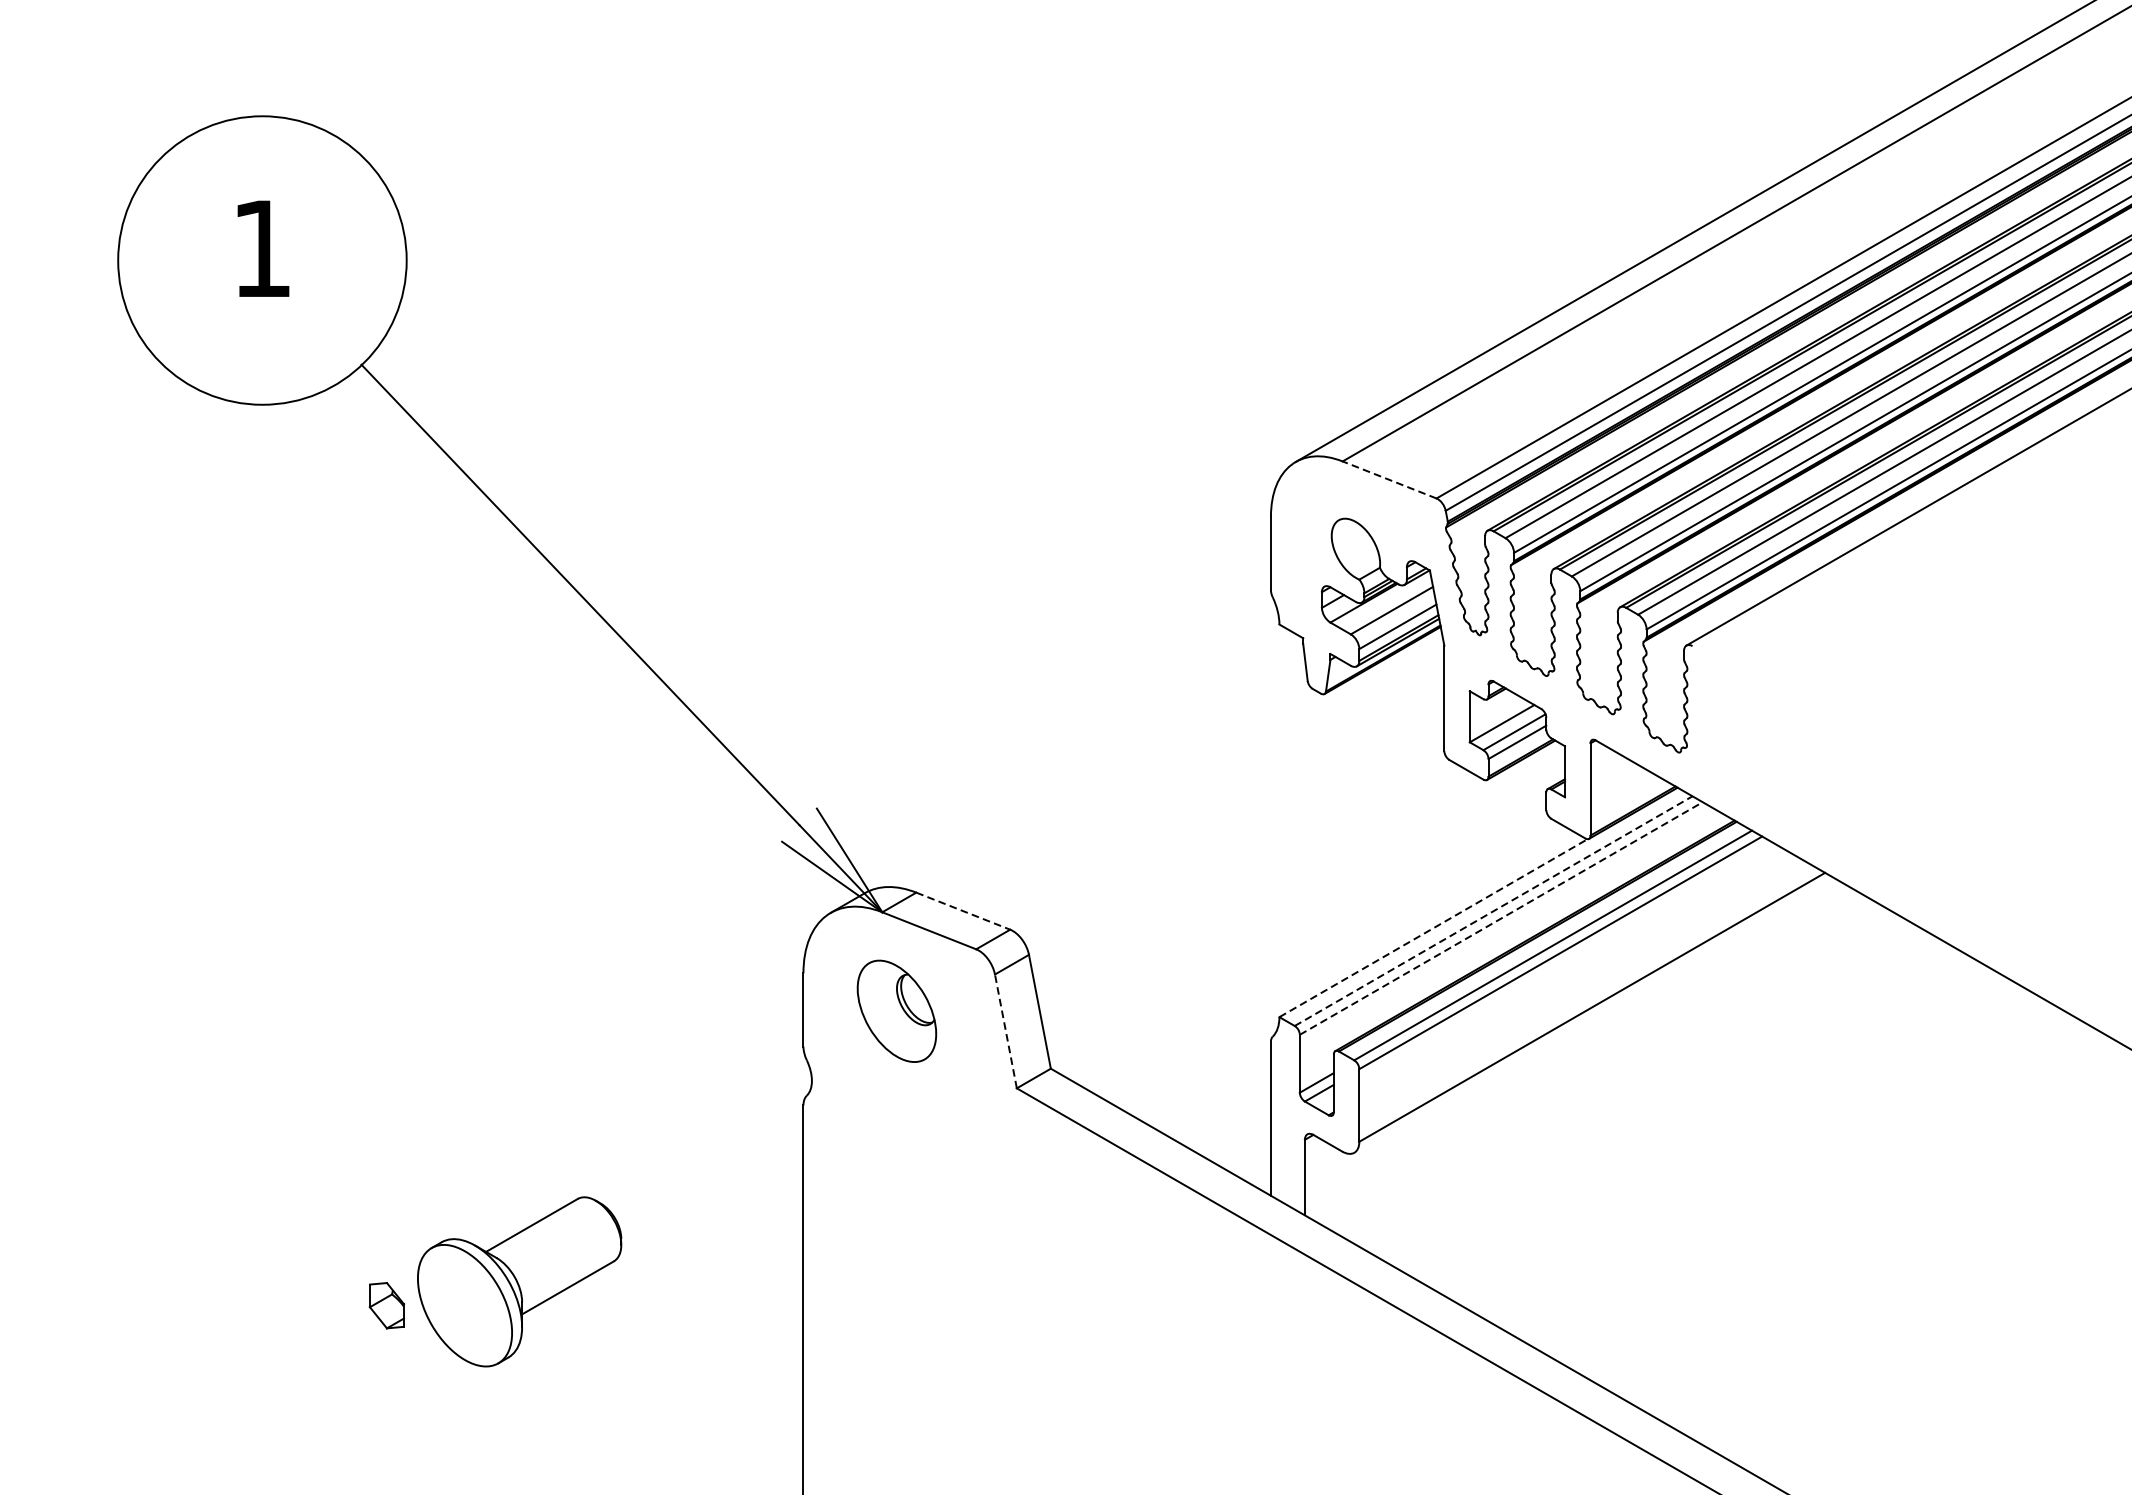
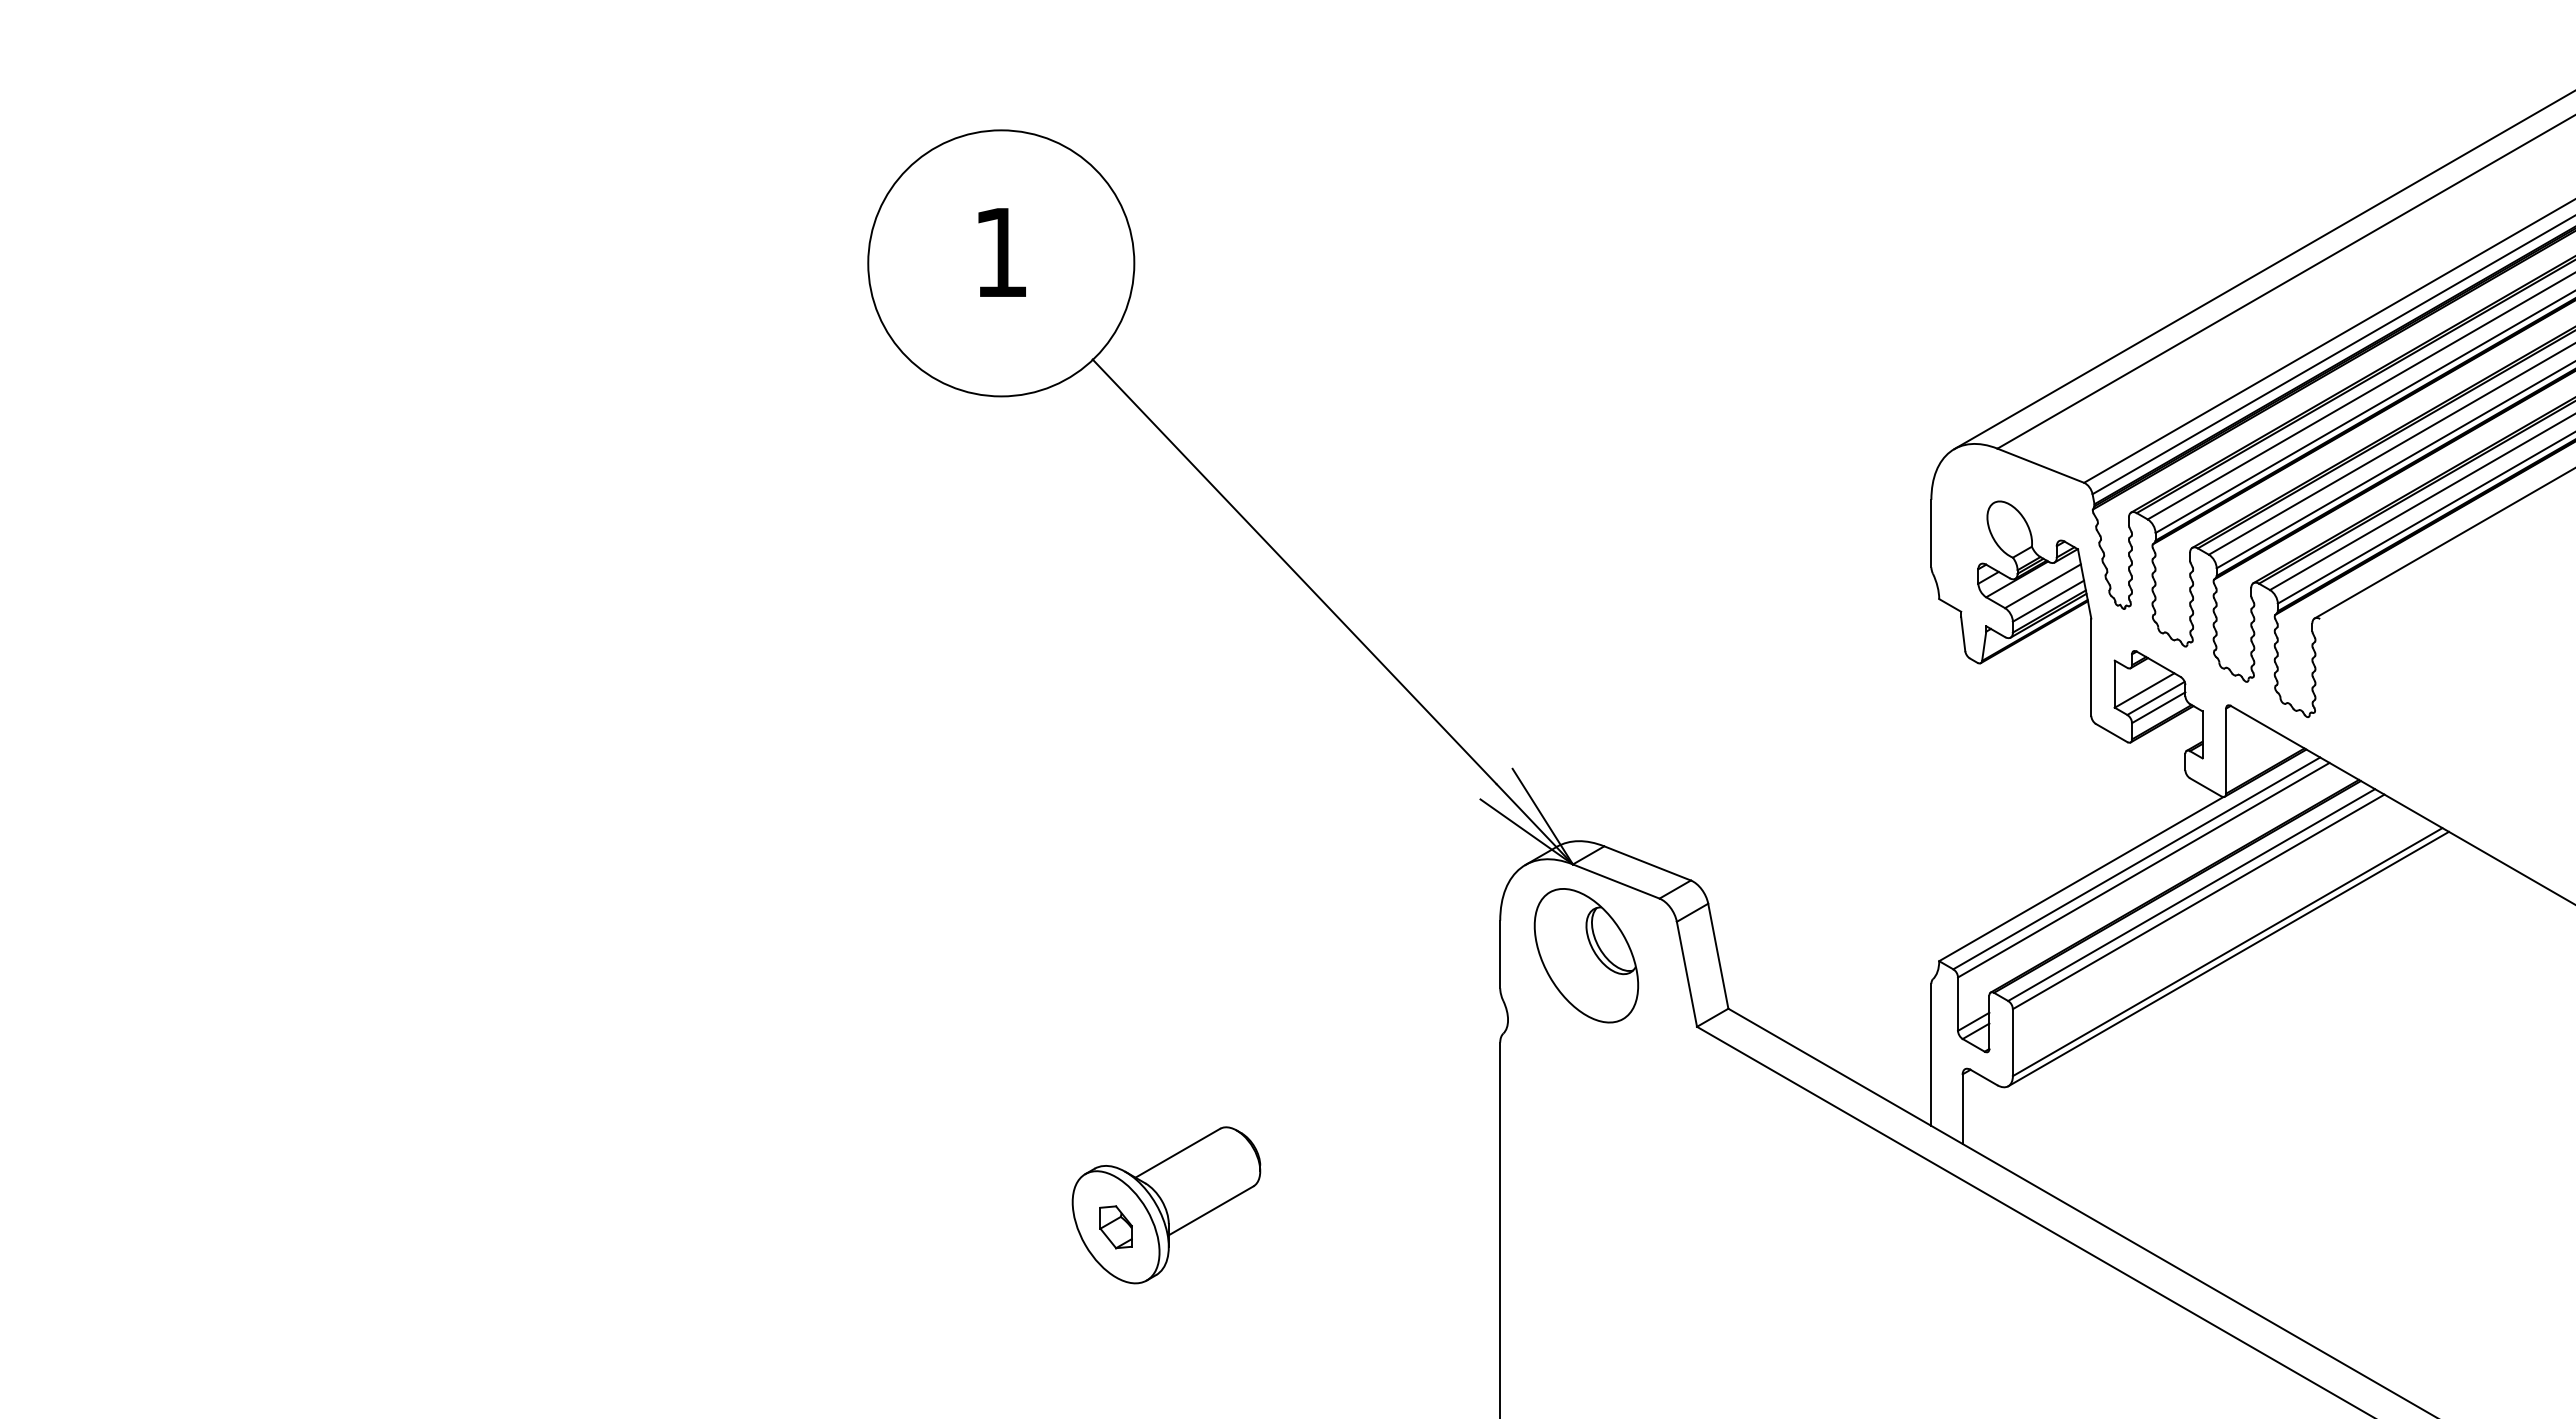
line: (1389, 479) -> (2040, 465), dashed -> solid
line: (963, 911) -> (1647, 863), dashed -> solid
line: (1493, 911) -> (2136, 863), dashed -> solid
line: (1500, 918) -> (2143, 870), dashed -> solid
line: (1433, 927) -> (2081, 878), dashed -> solid
part: (896, 1010) -> (1586, 955), size x1.43
line: (1593, 1014) -> (2228, 958), added
line: (1005, 1030) -> (1686, 973), dashed -> solid
part: (519, 1282) -> (1166, 1205), moved

